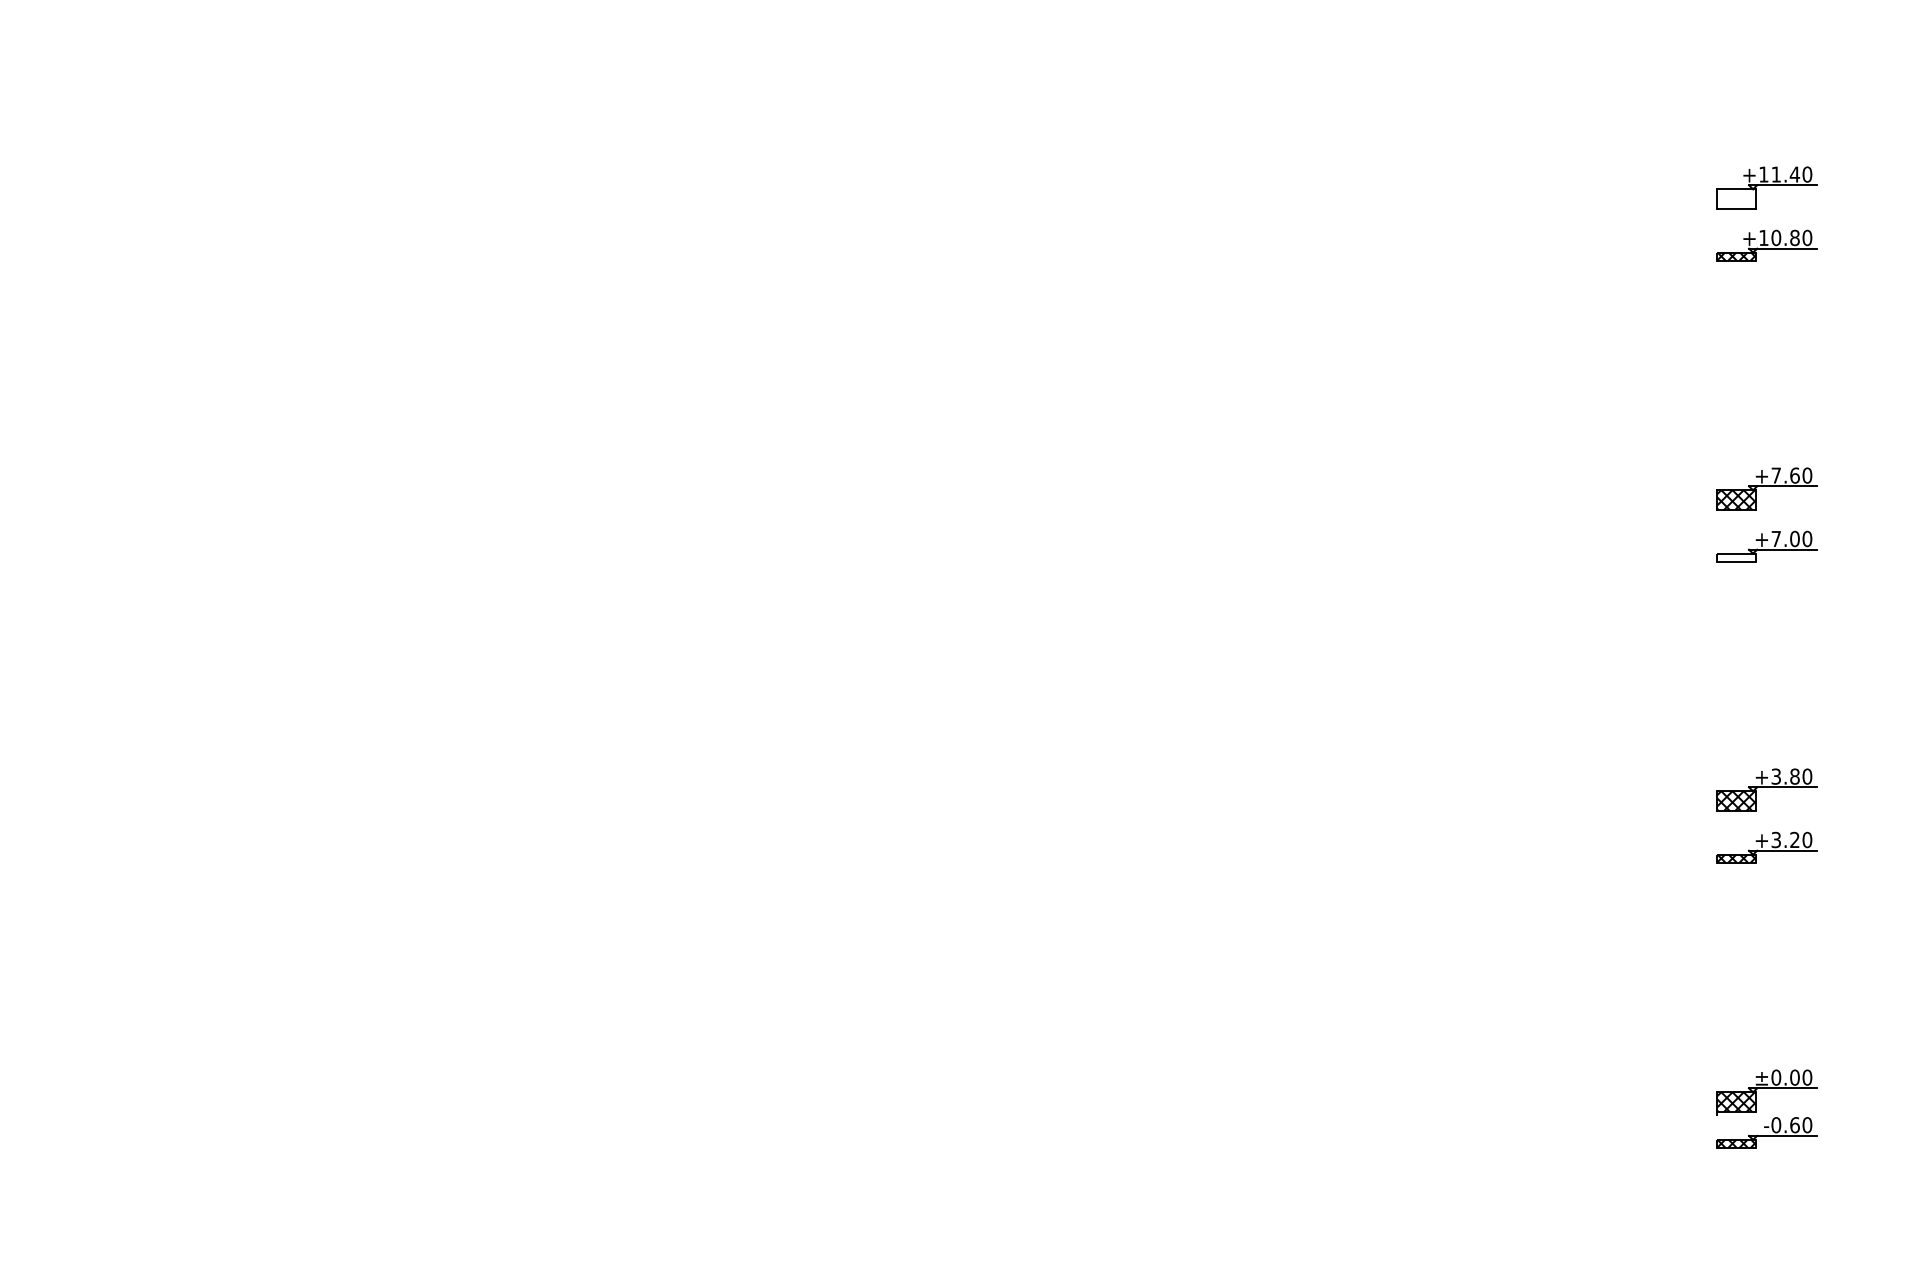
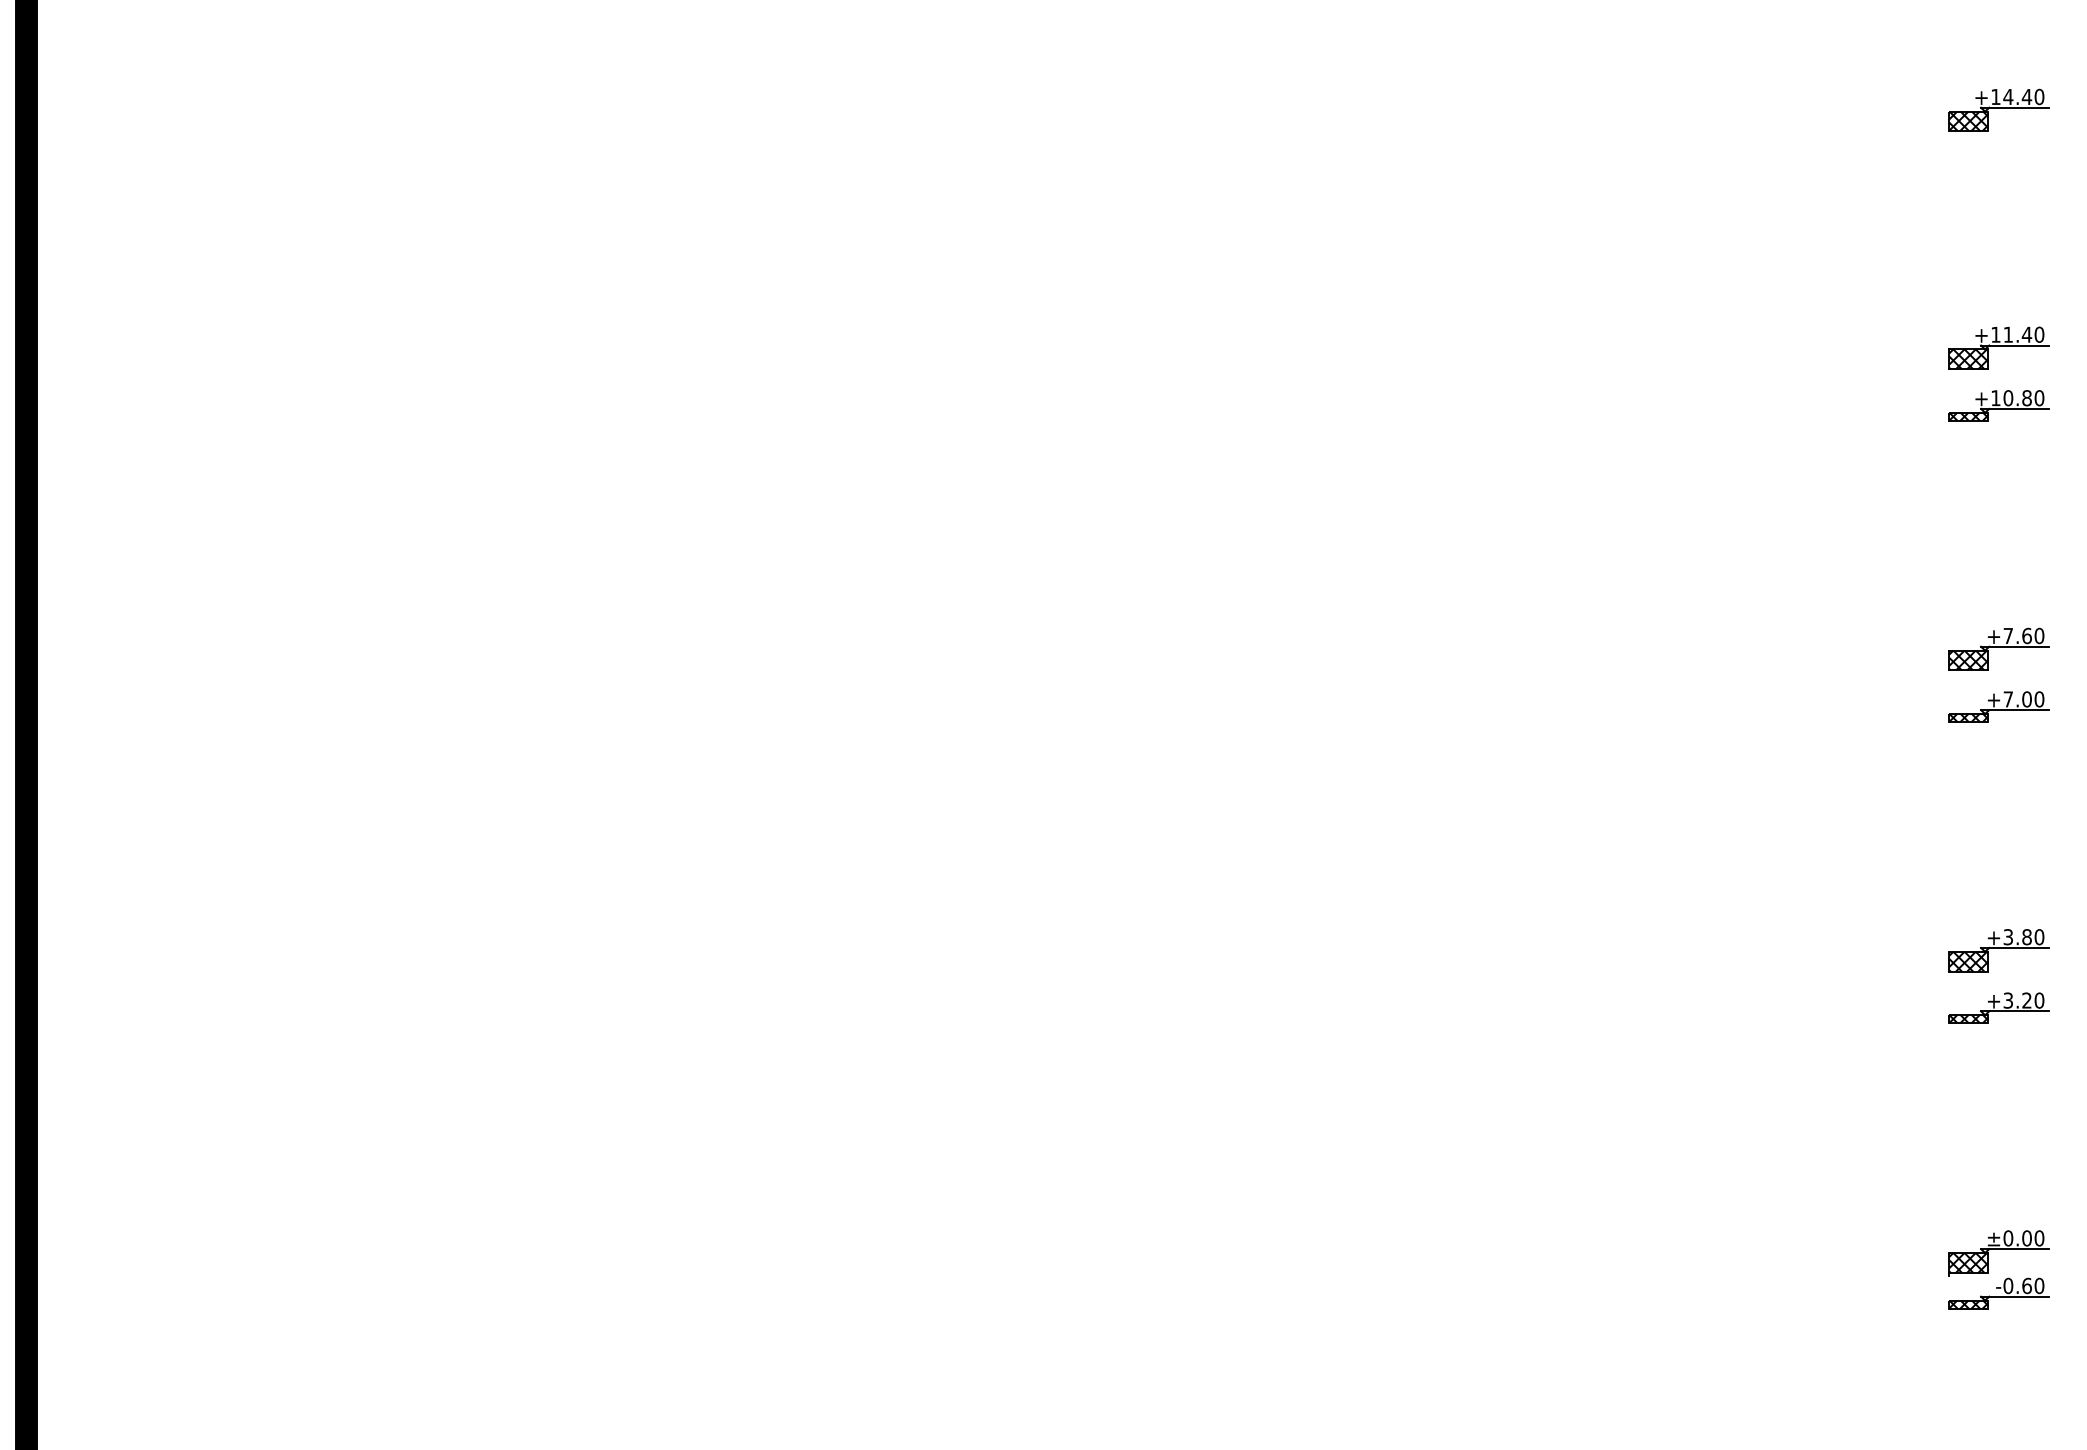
hatch: (1736, 199) -> (1968, 359), added
hatch: (1736, 557) -> (1968, 717), added

